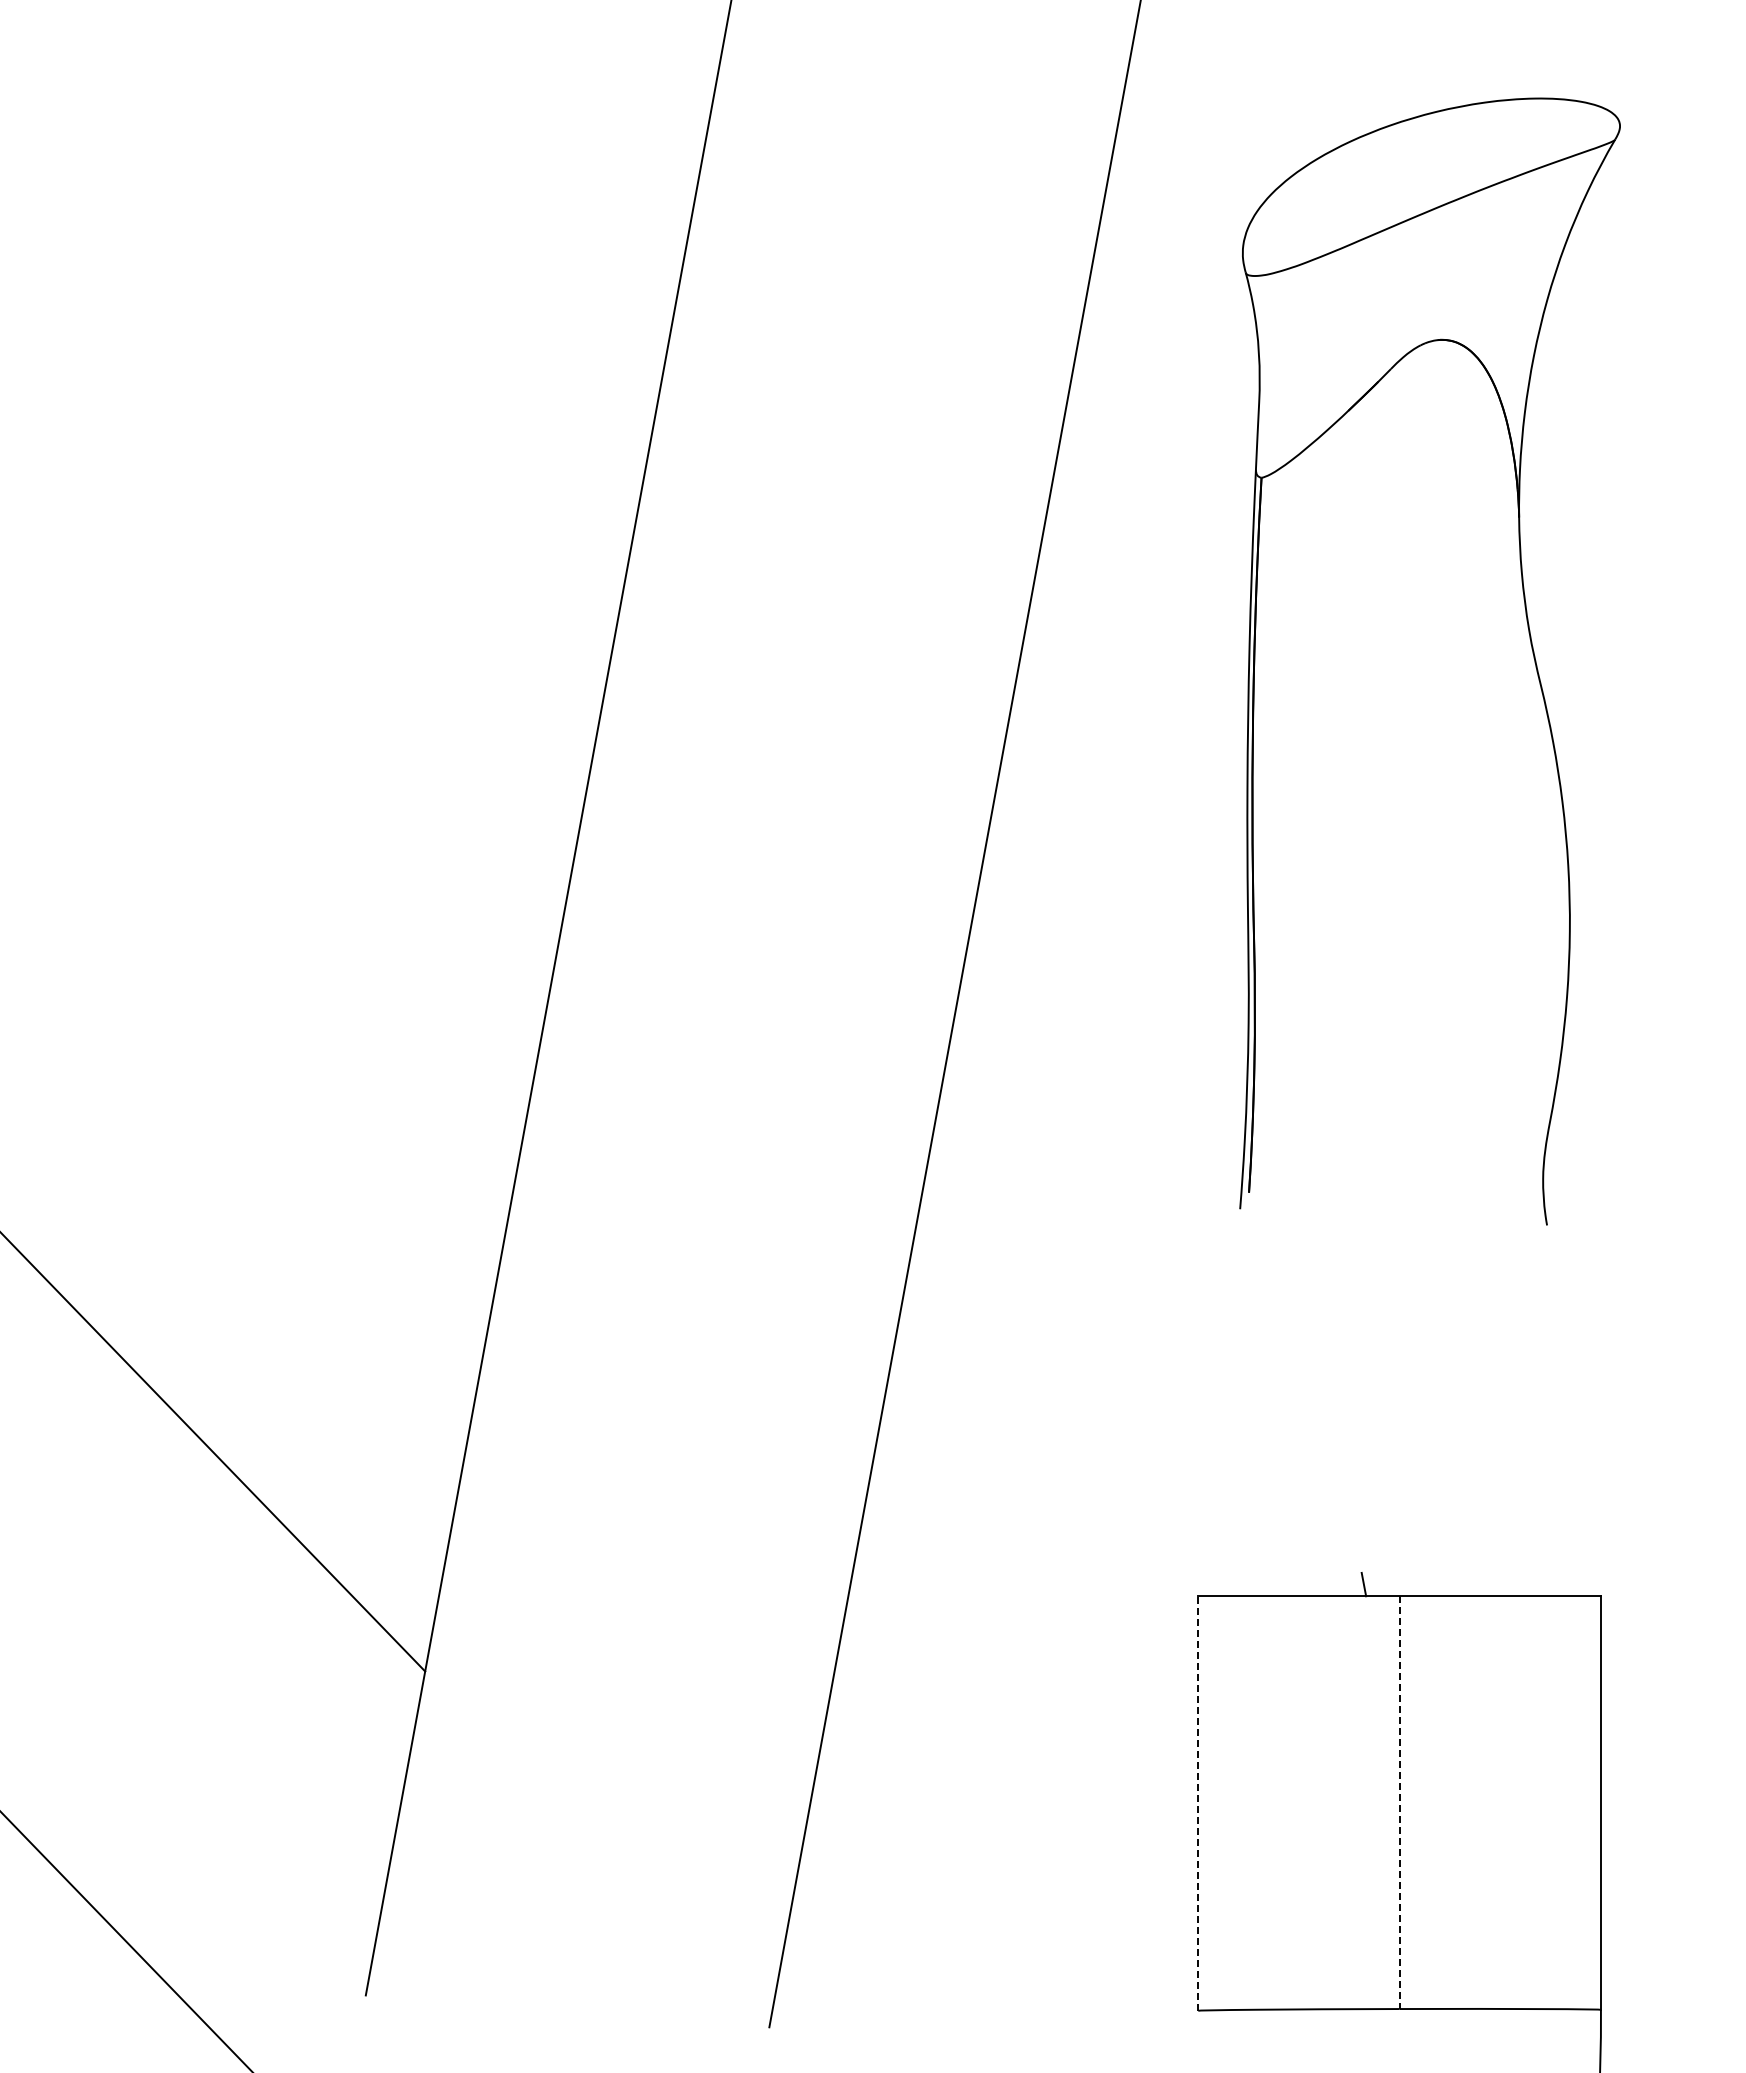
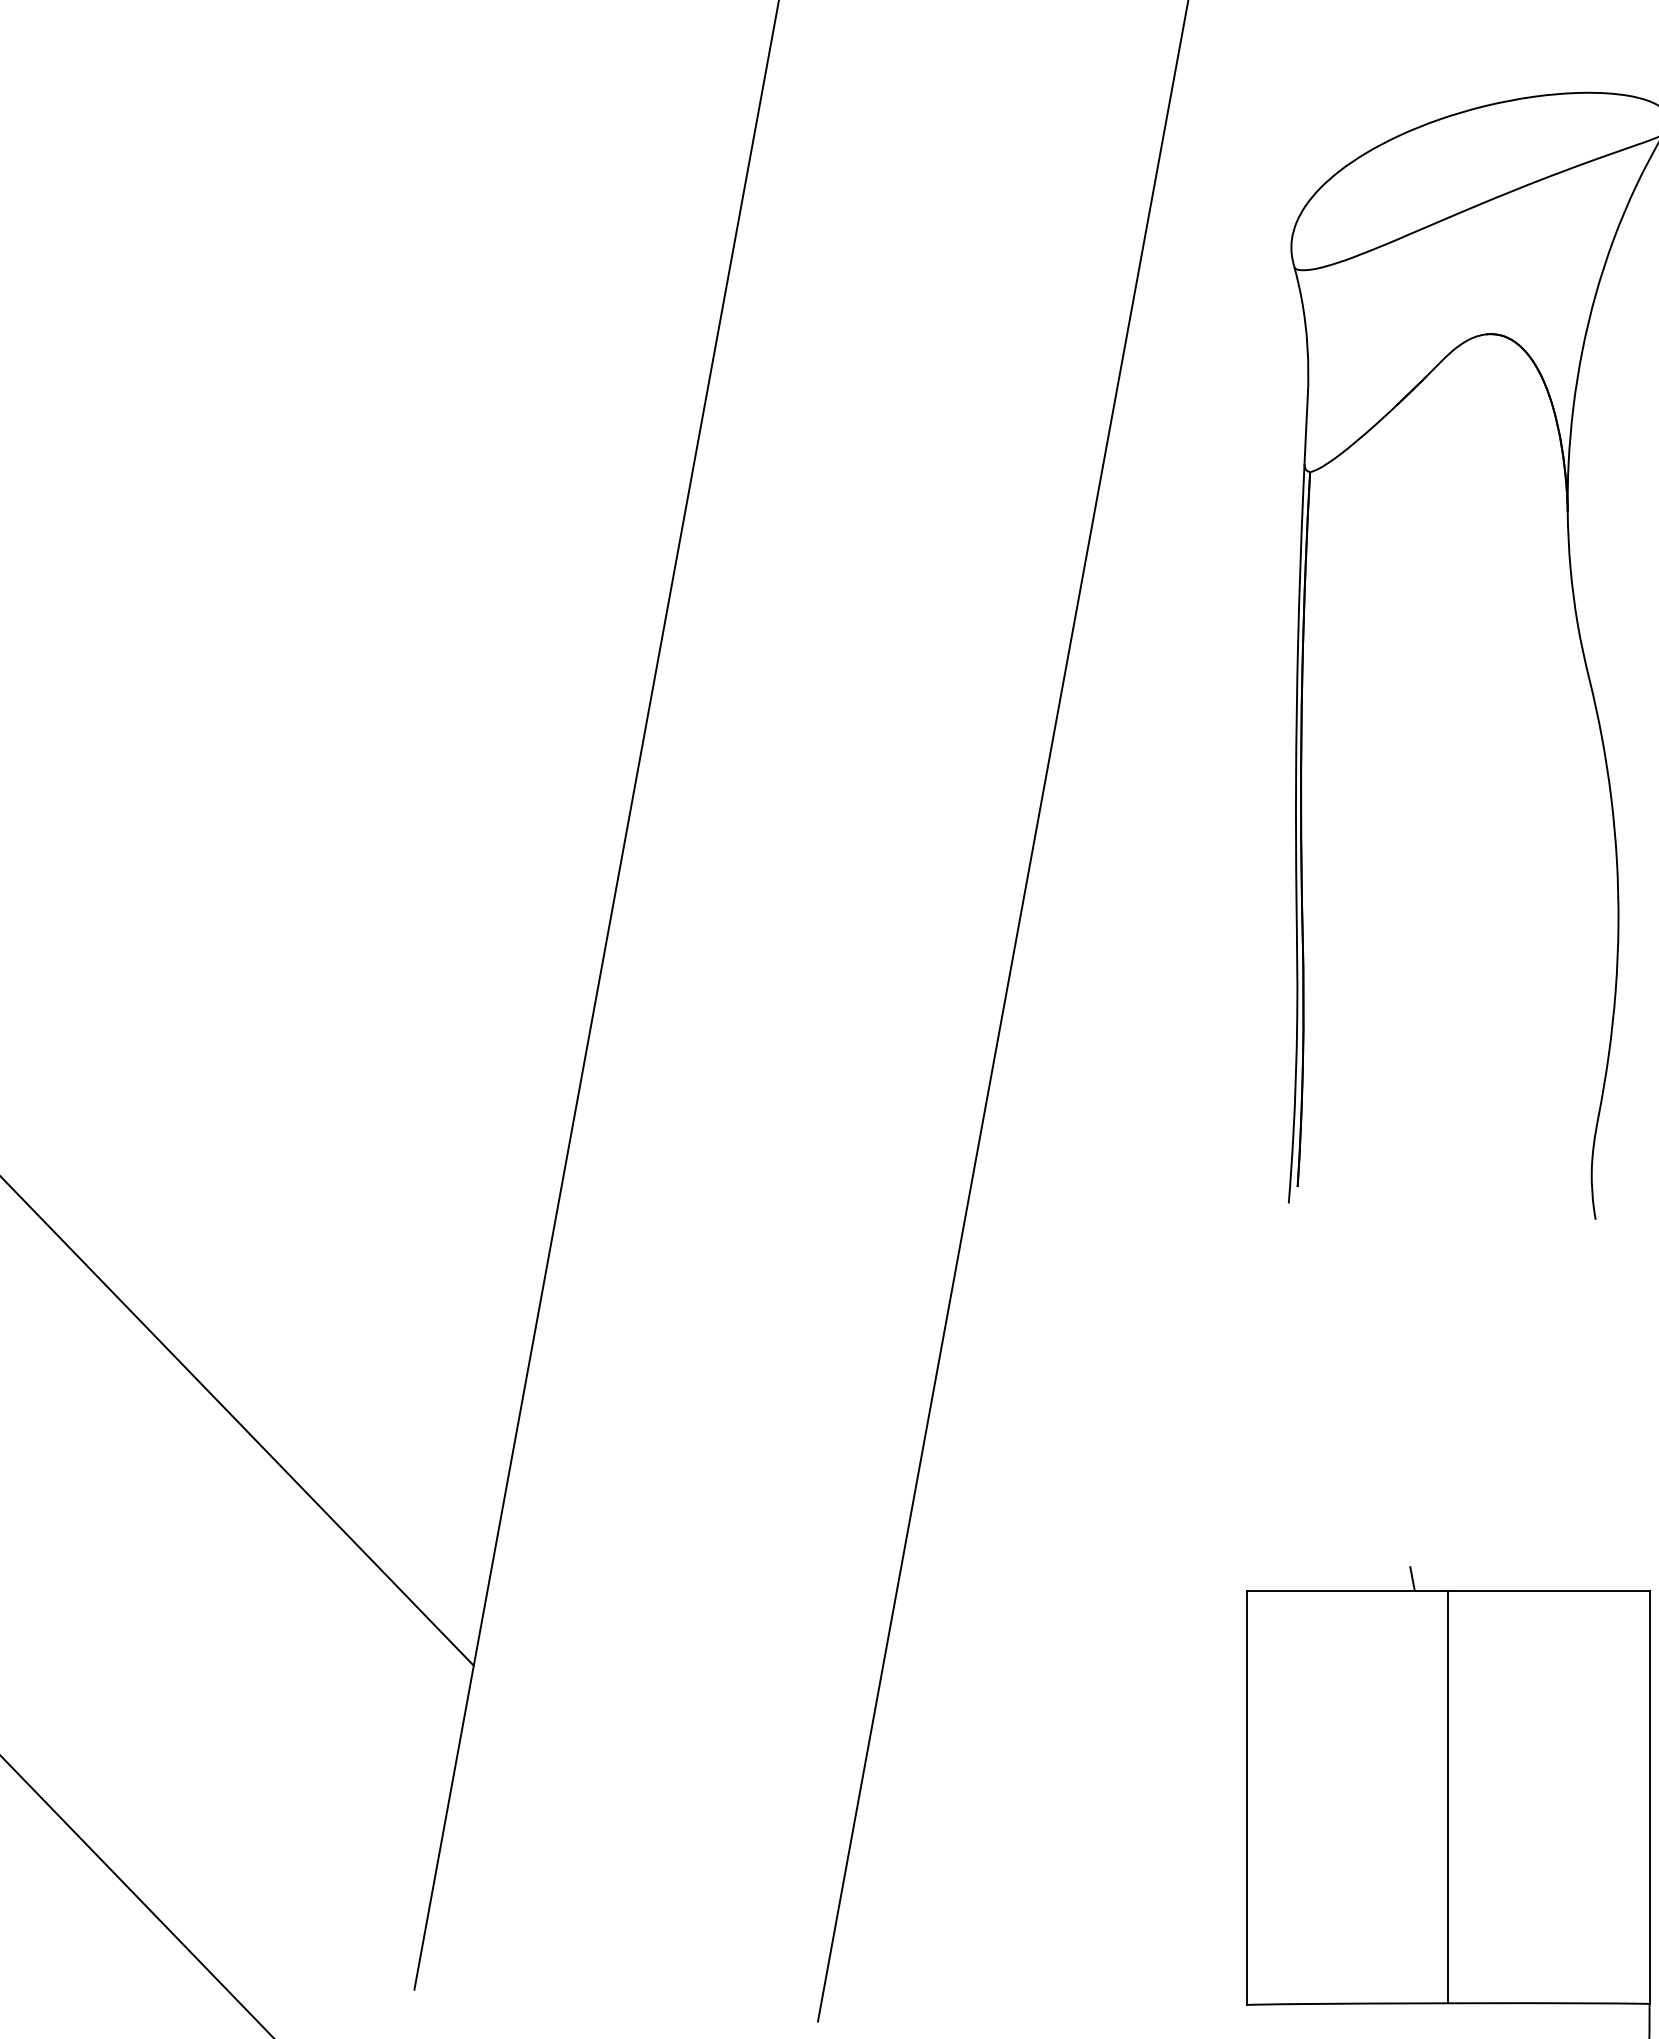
line: (1198, 1803) -> (1247, 1797), dashed -> solid
line: (1399, 1803) -> (1448, 1797), dashed -> solid

